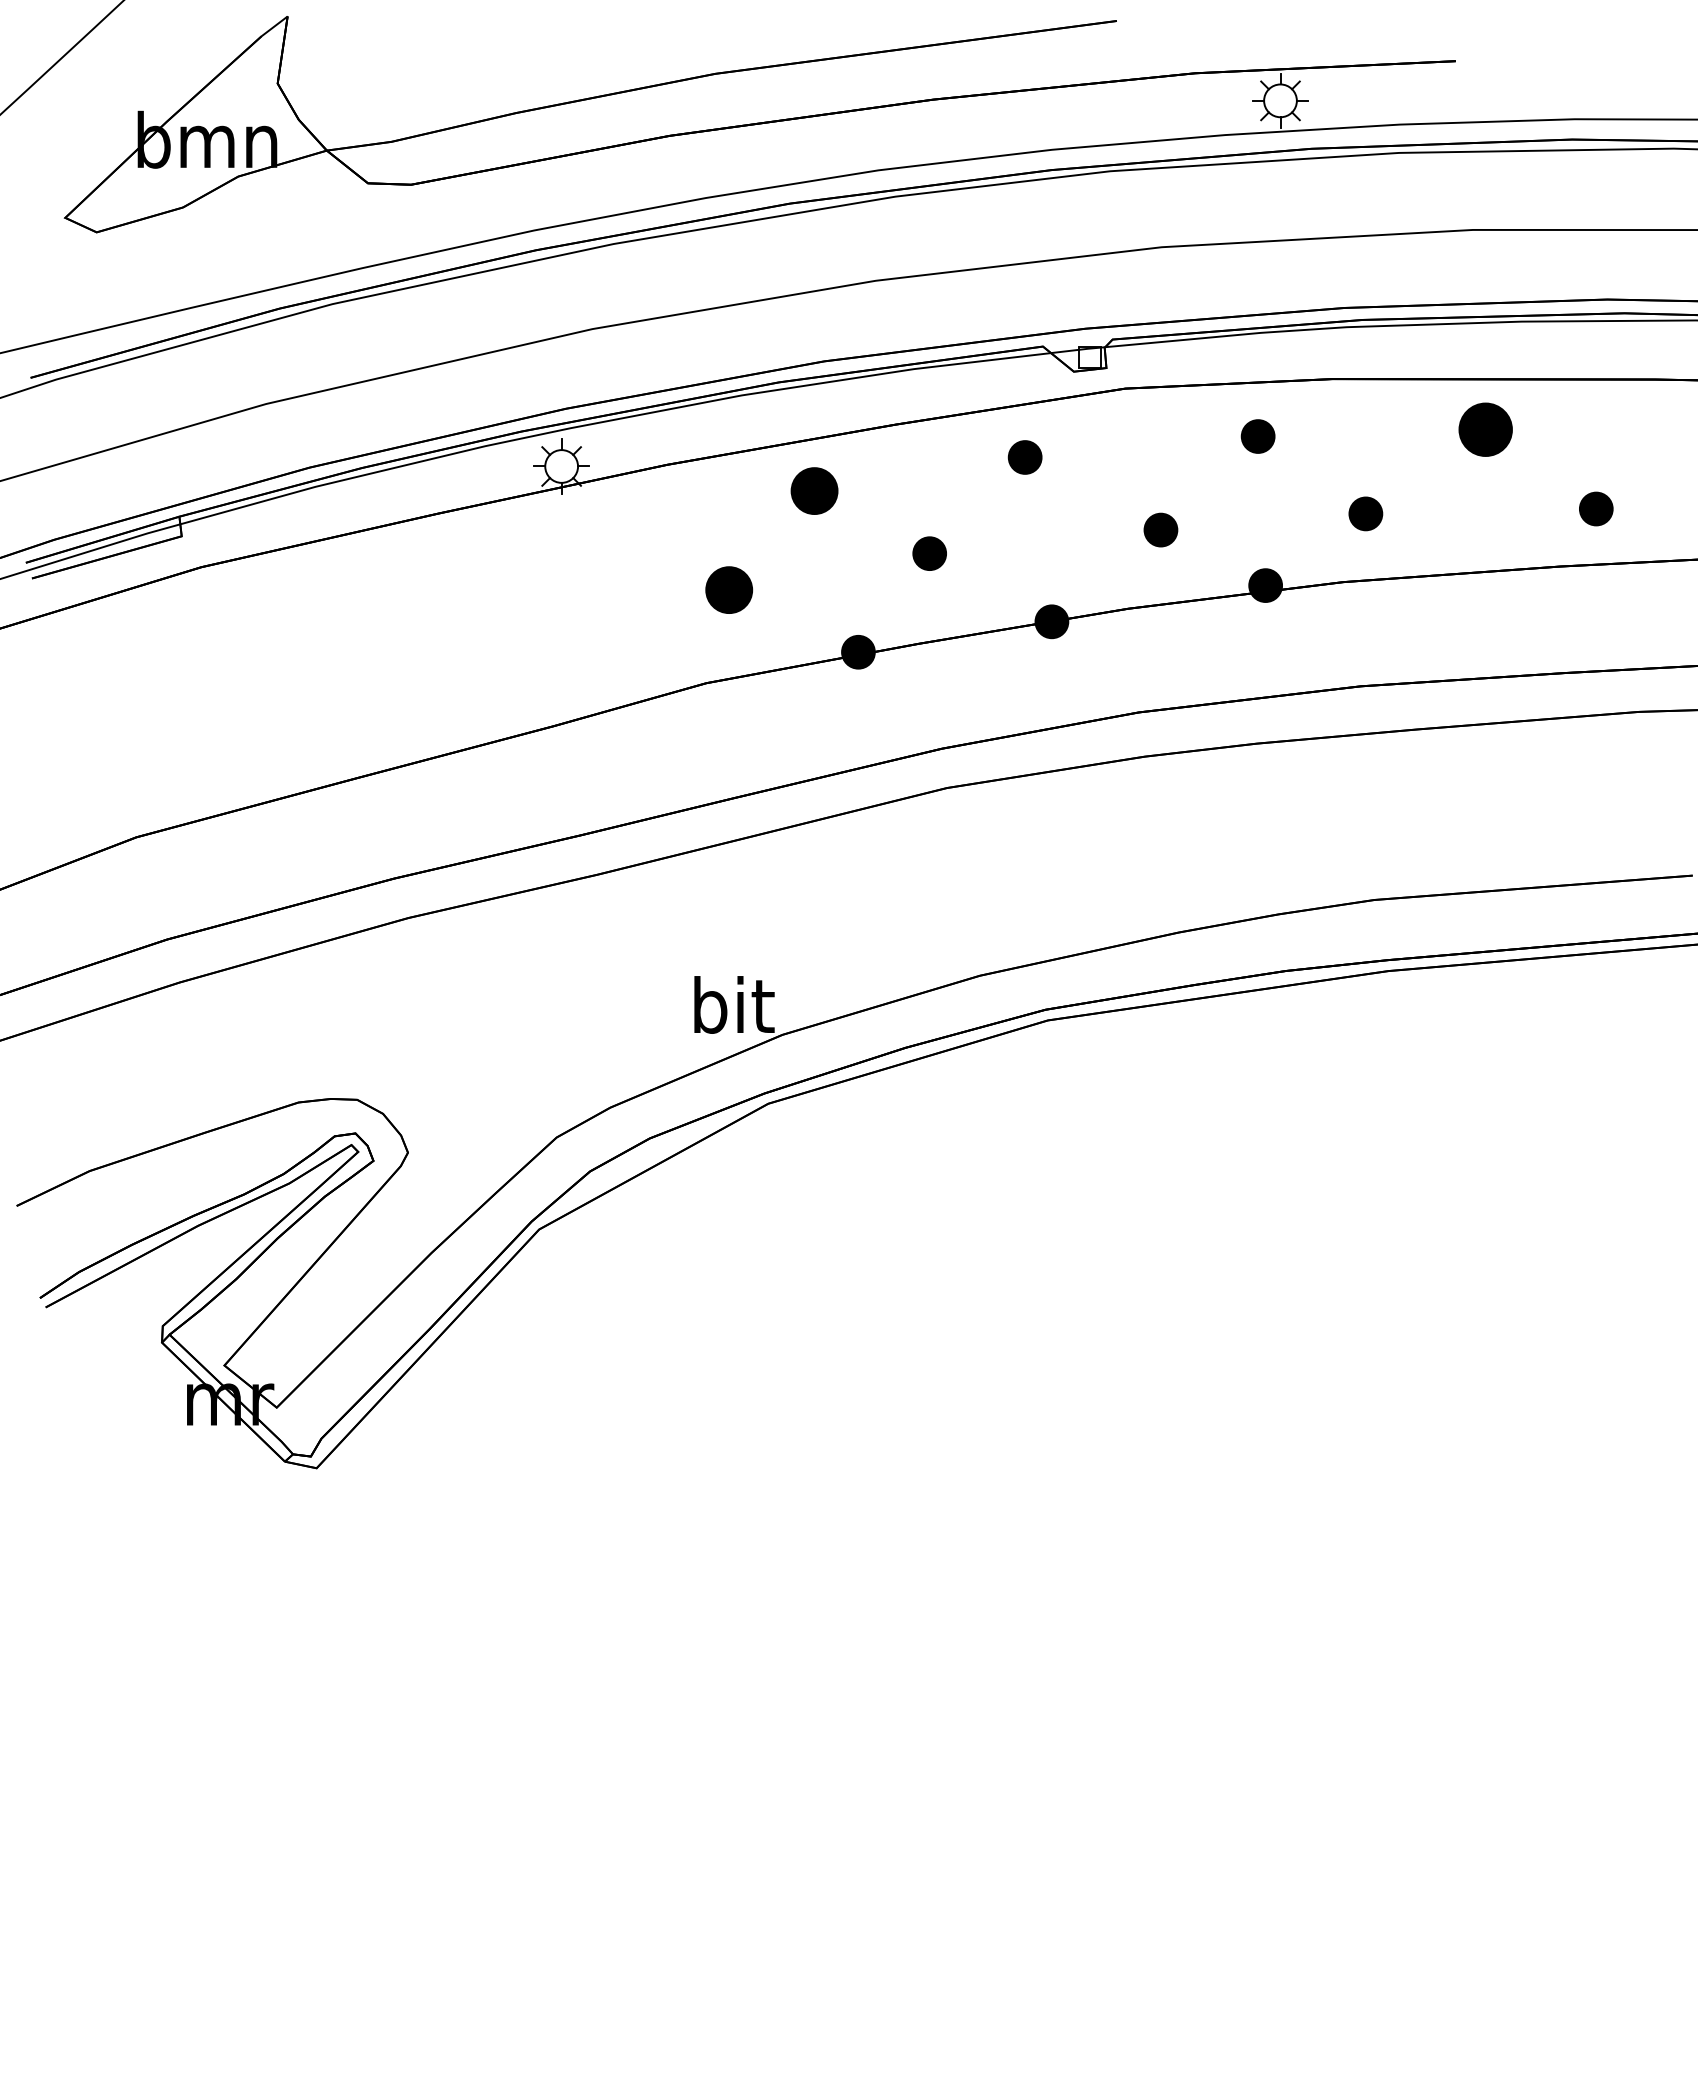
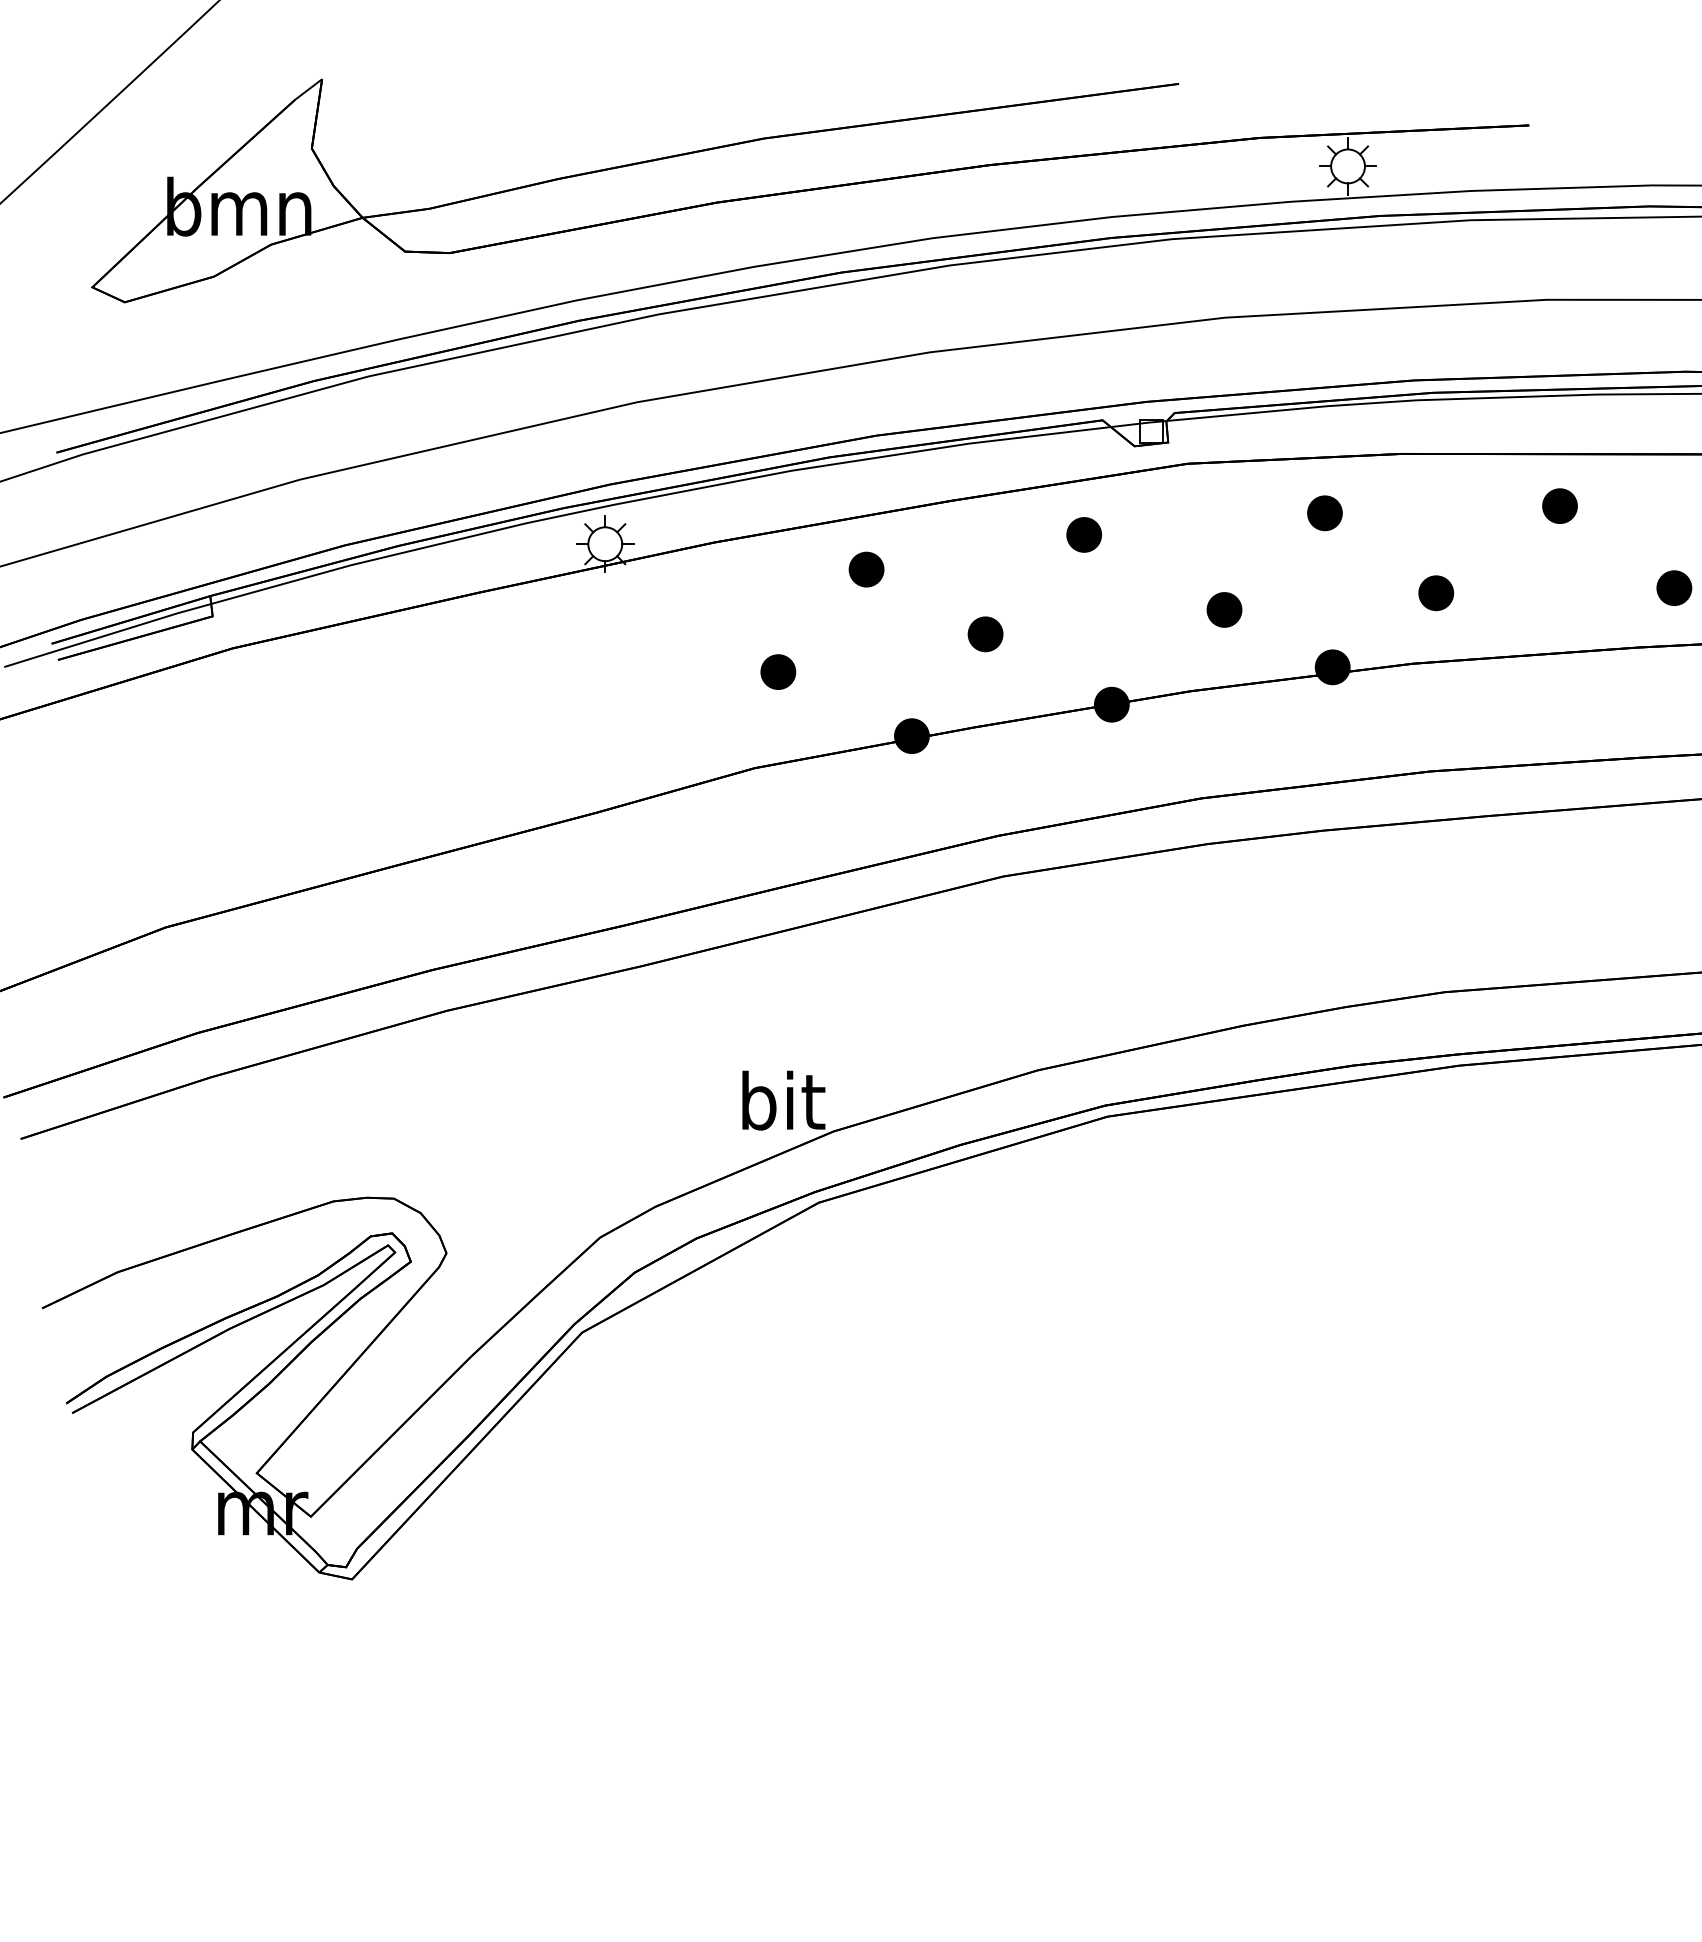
part: (1485, 429) -> (1559, 506), size x0.62
part: (814, 490) -> (866, 569), size x0.71
part: (728, 590) -> (777, 672), size x0.71

